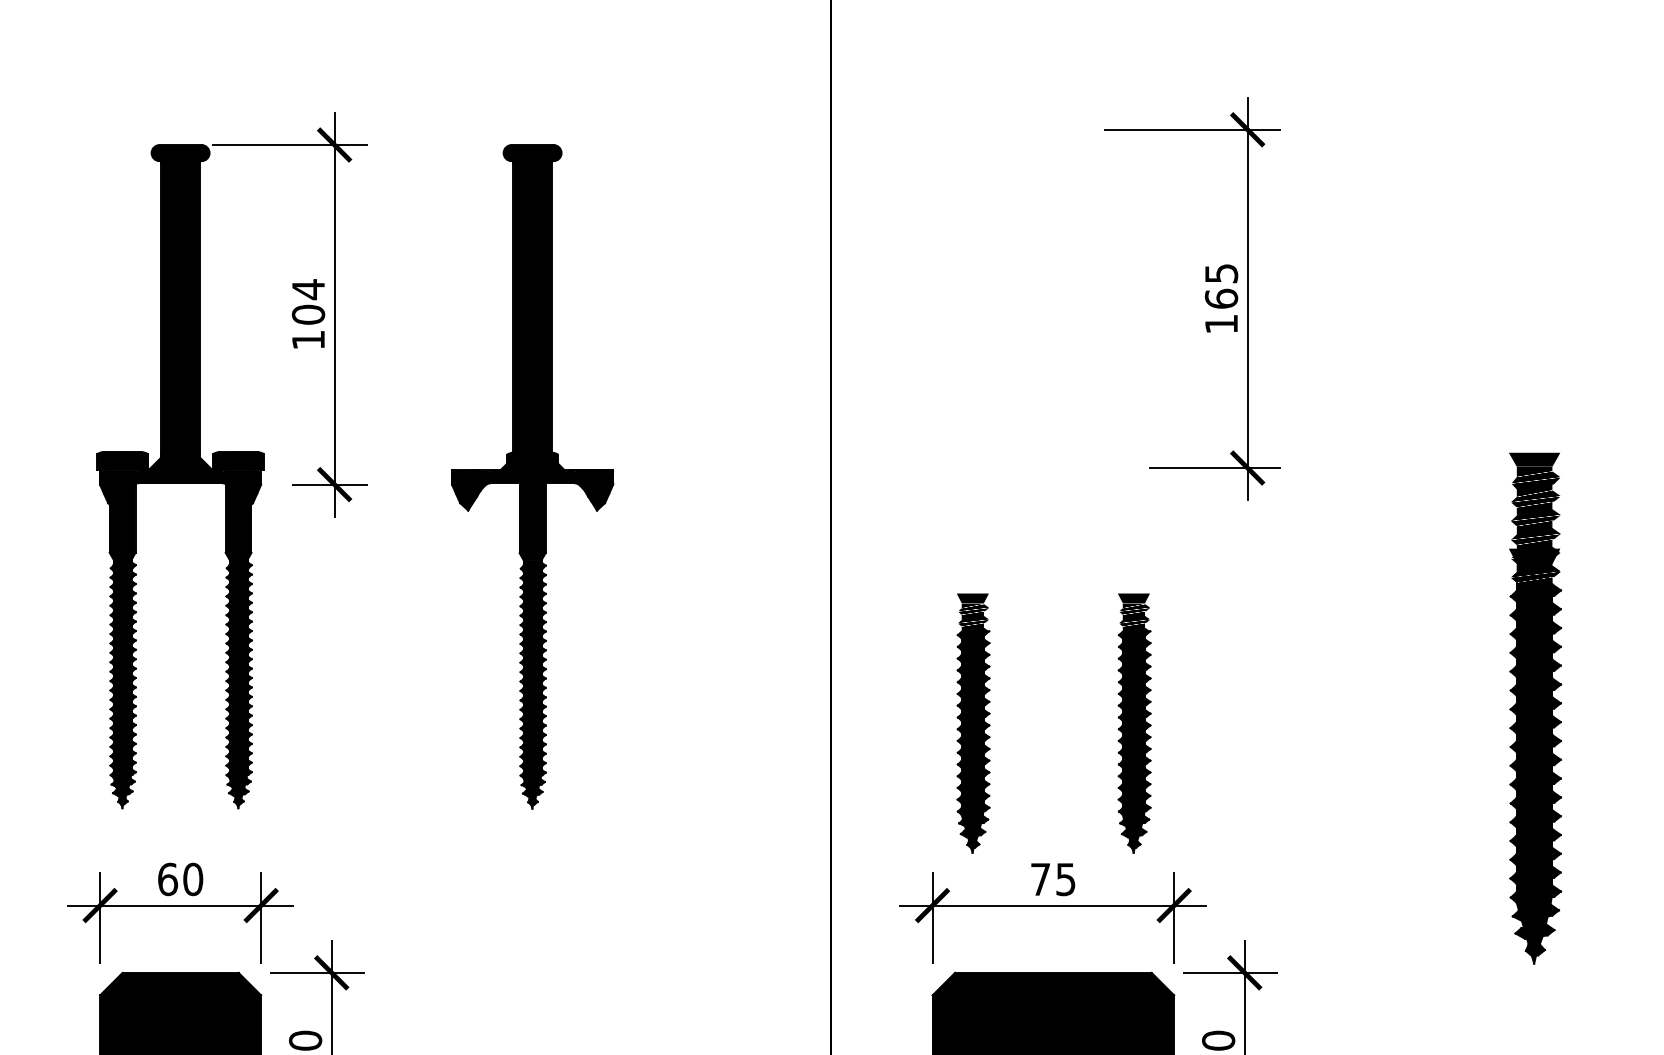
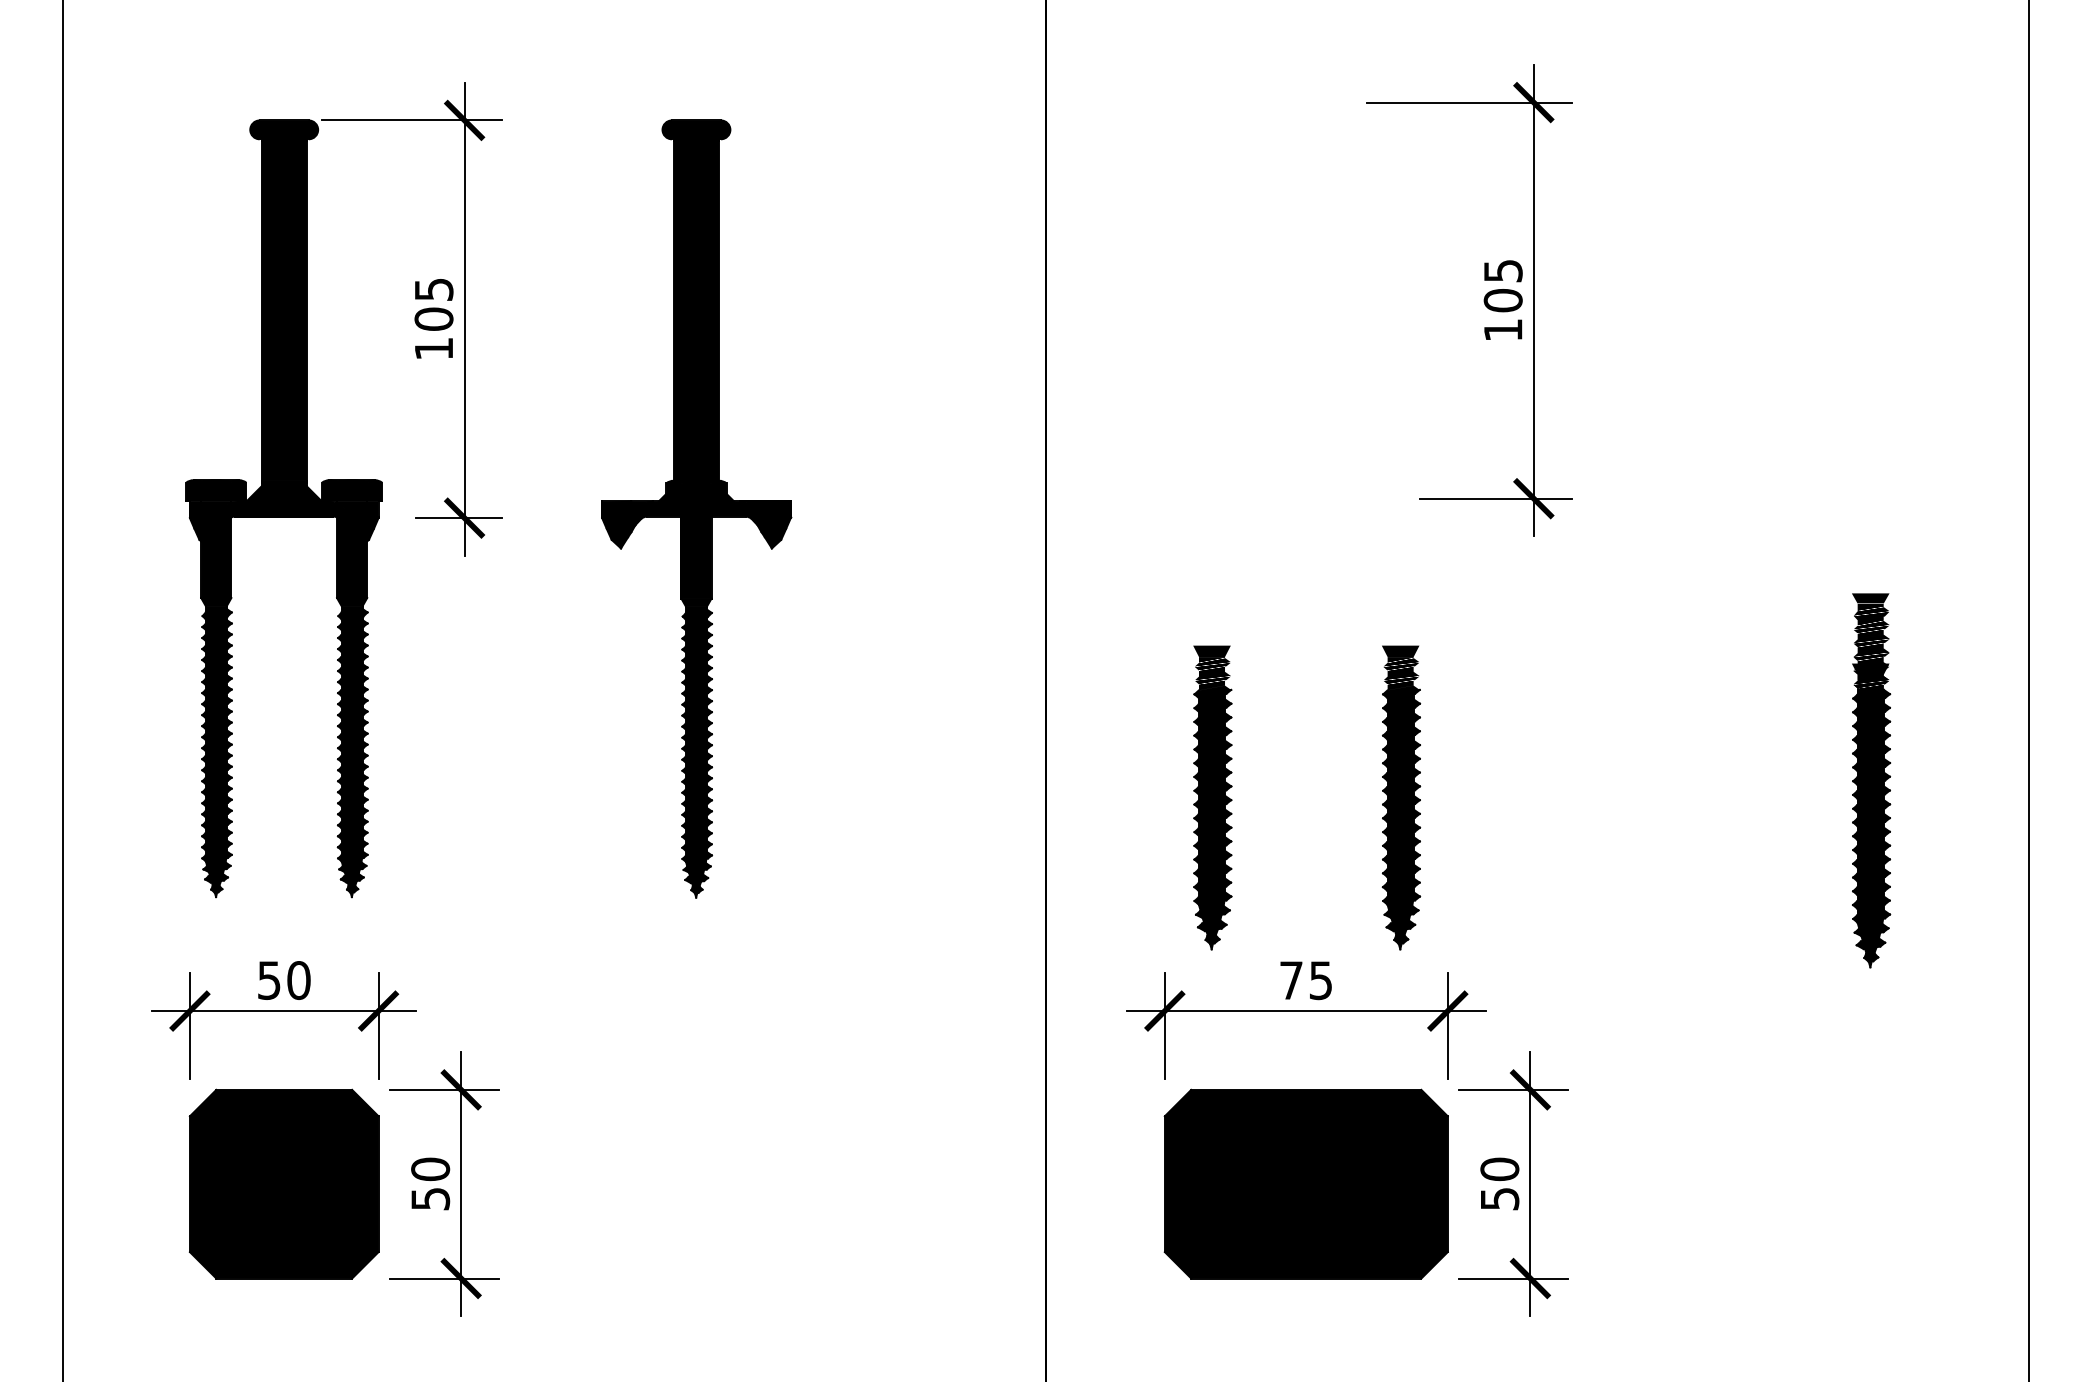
text: (308, 289) -> (434, 289), 104 -> 105
text: (1220, 298) -> (1502, 300), 165 -> 105
part: (1535, 708) -> (1871, 780), size x0.62
text: (168, 879) -> (269, 980), 60 -> 50

